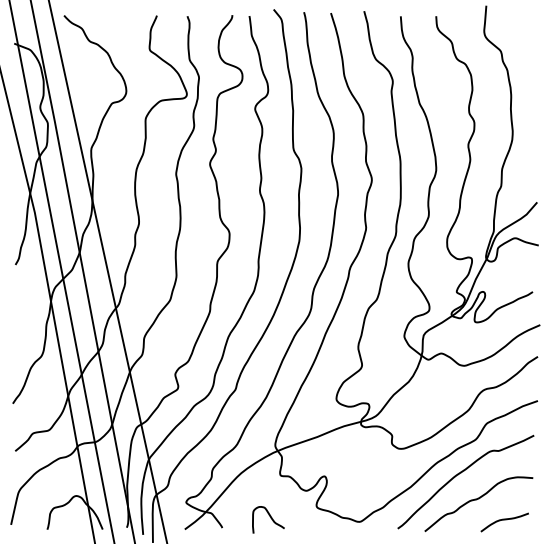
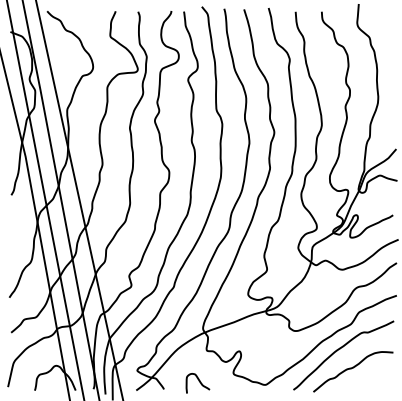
curve: (504, 520) -> (372, 383), removed

